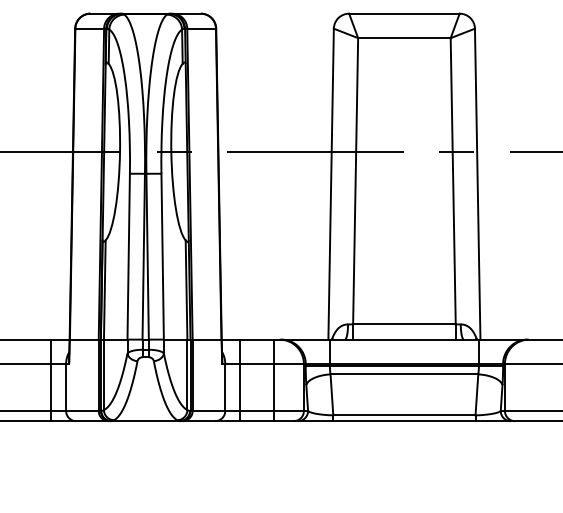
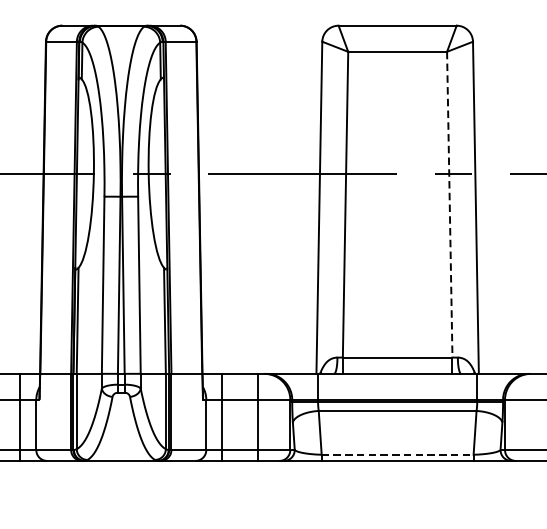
line: (453, 181) -> (450, 204), solid -> dashed
line: (404, 415) -> (397, 454), solid -> dashed

